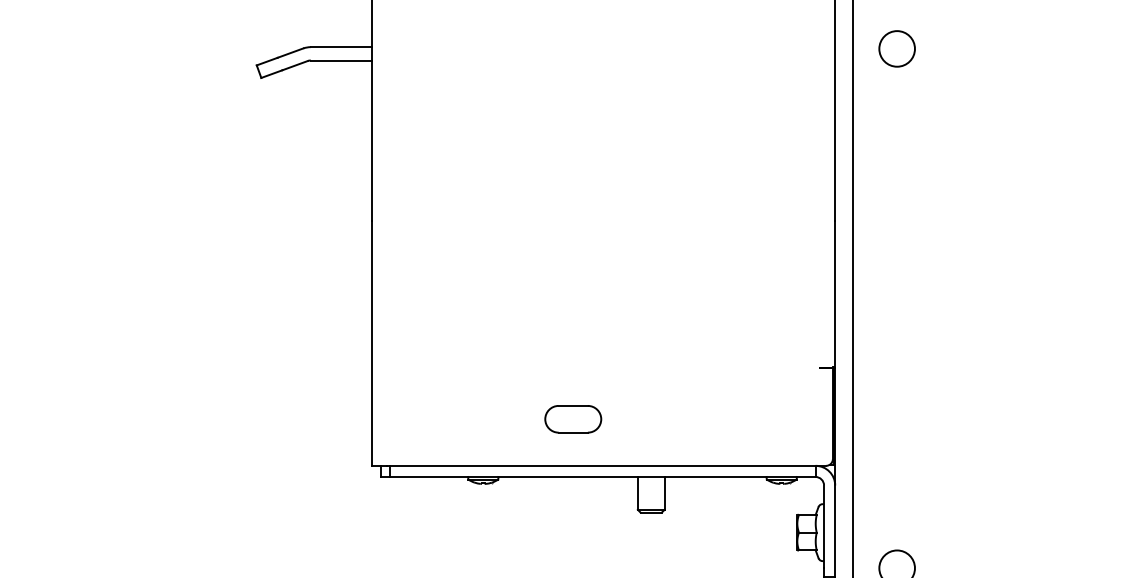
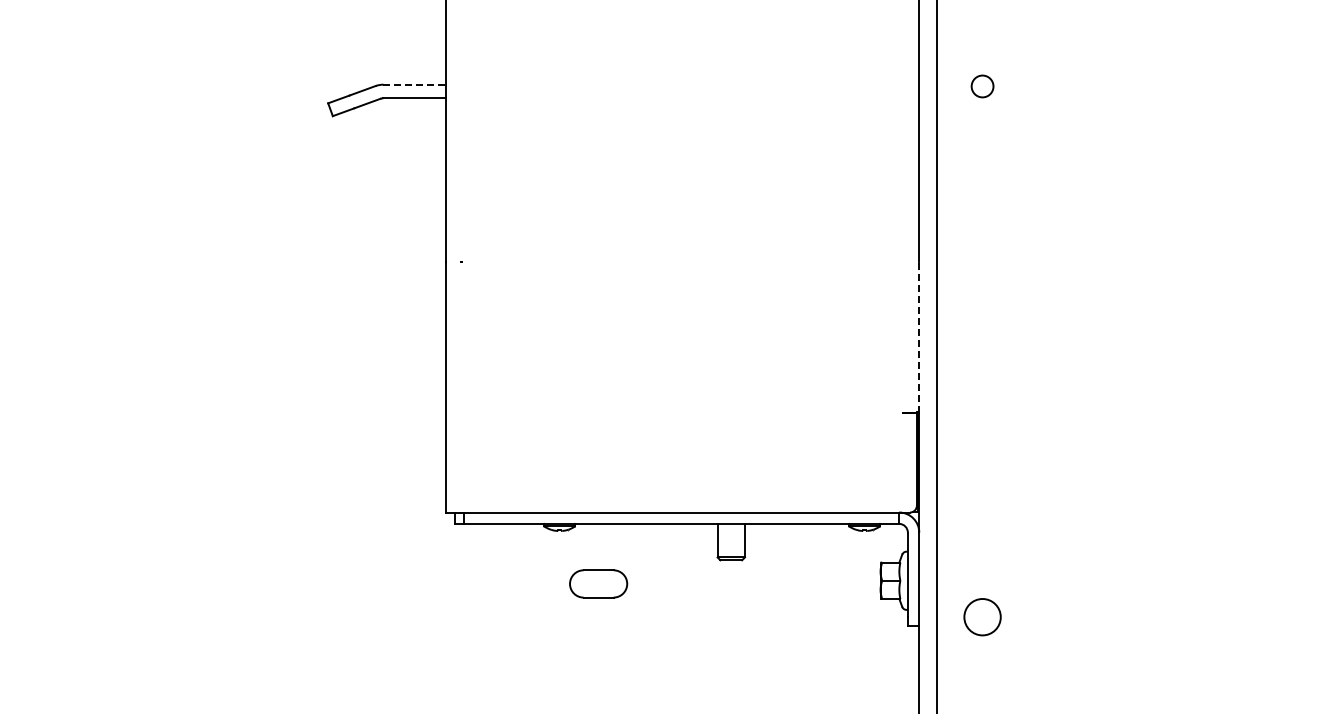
line: (342, 46) -> (415, 84), solid -> dashed
circle: (897, 48) -> (982, 86), size x0.6
line: (835, 293) -> (919, 336), solid -> dashed
part: (573, 418) -> (598, 583), moved

